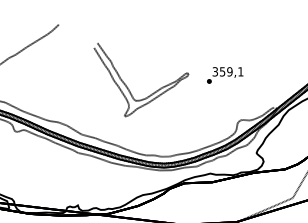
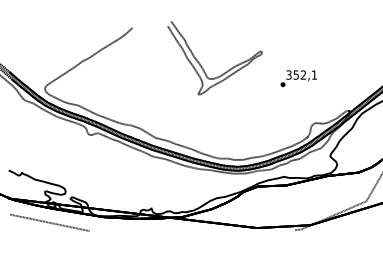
text: (229, 71) -> (303, 74), 359,1 -> 352,1
curve: (128, 88) -> (202, 66), moved

